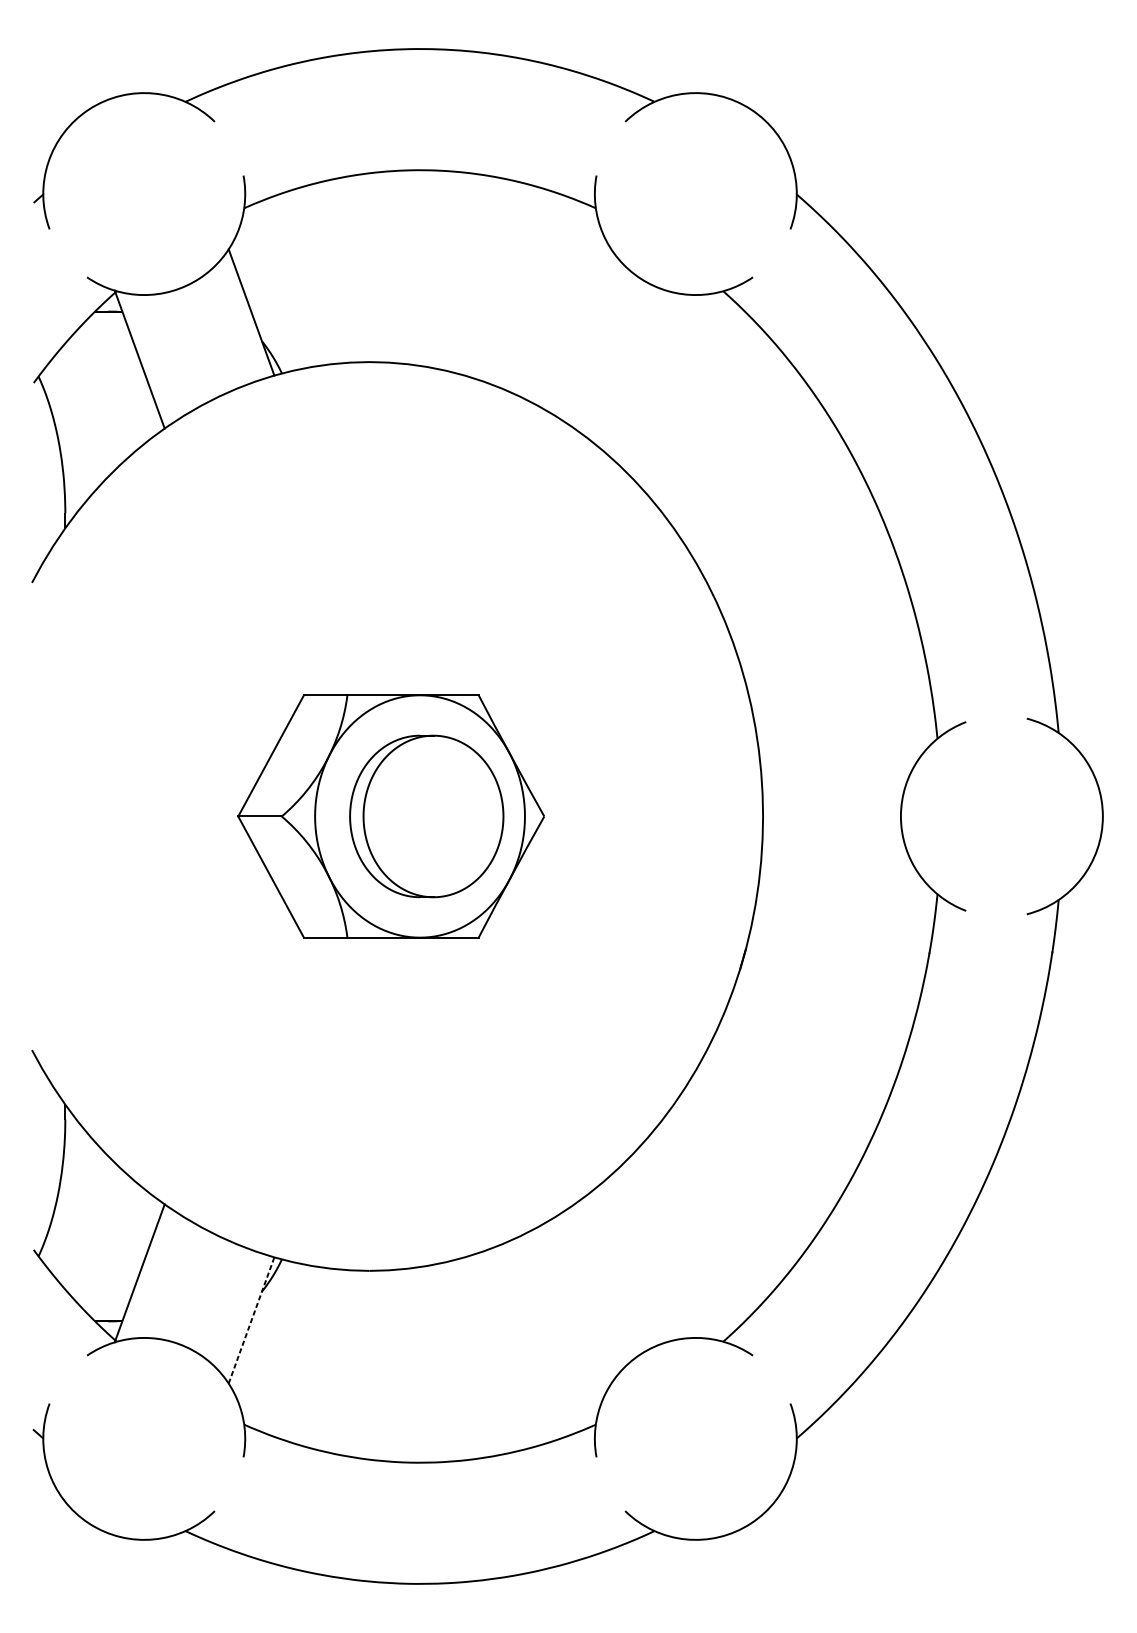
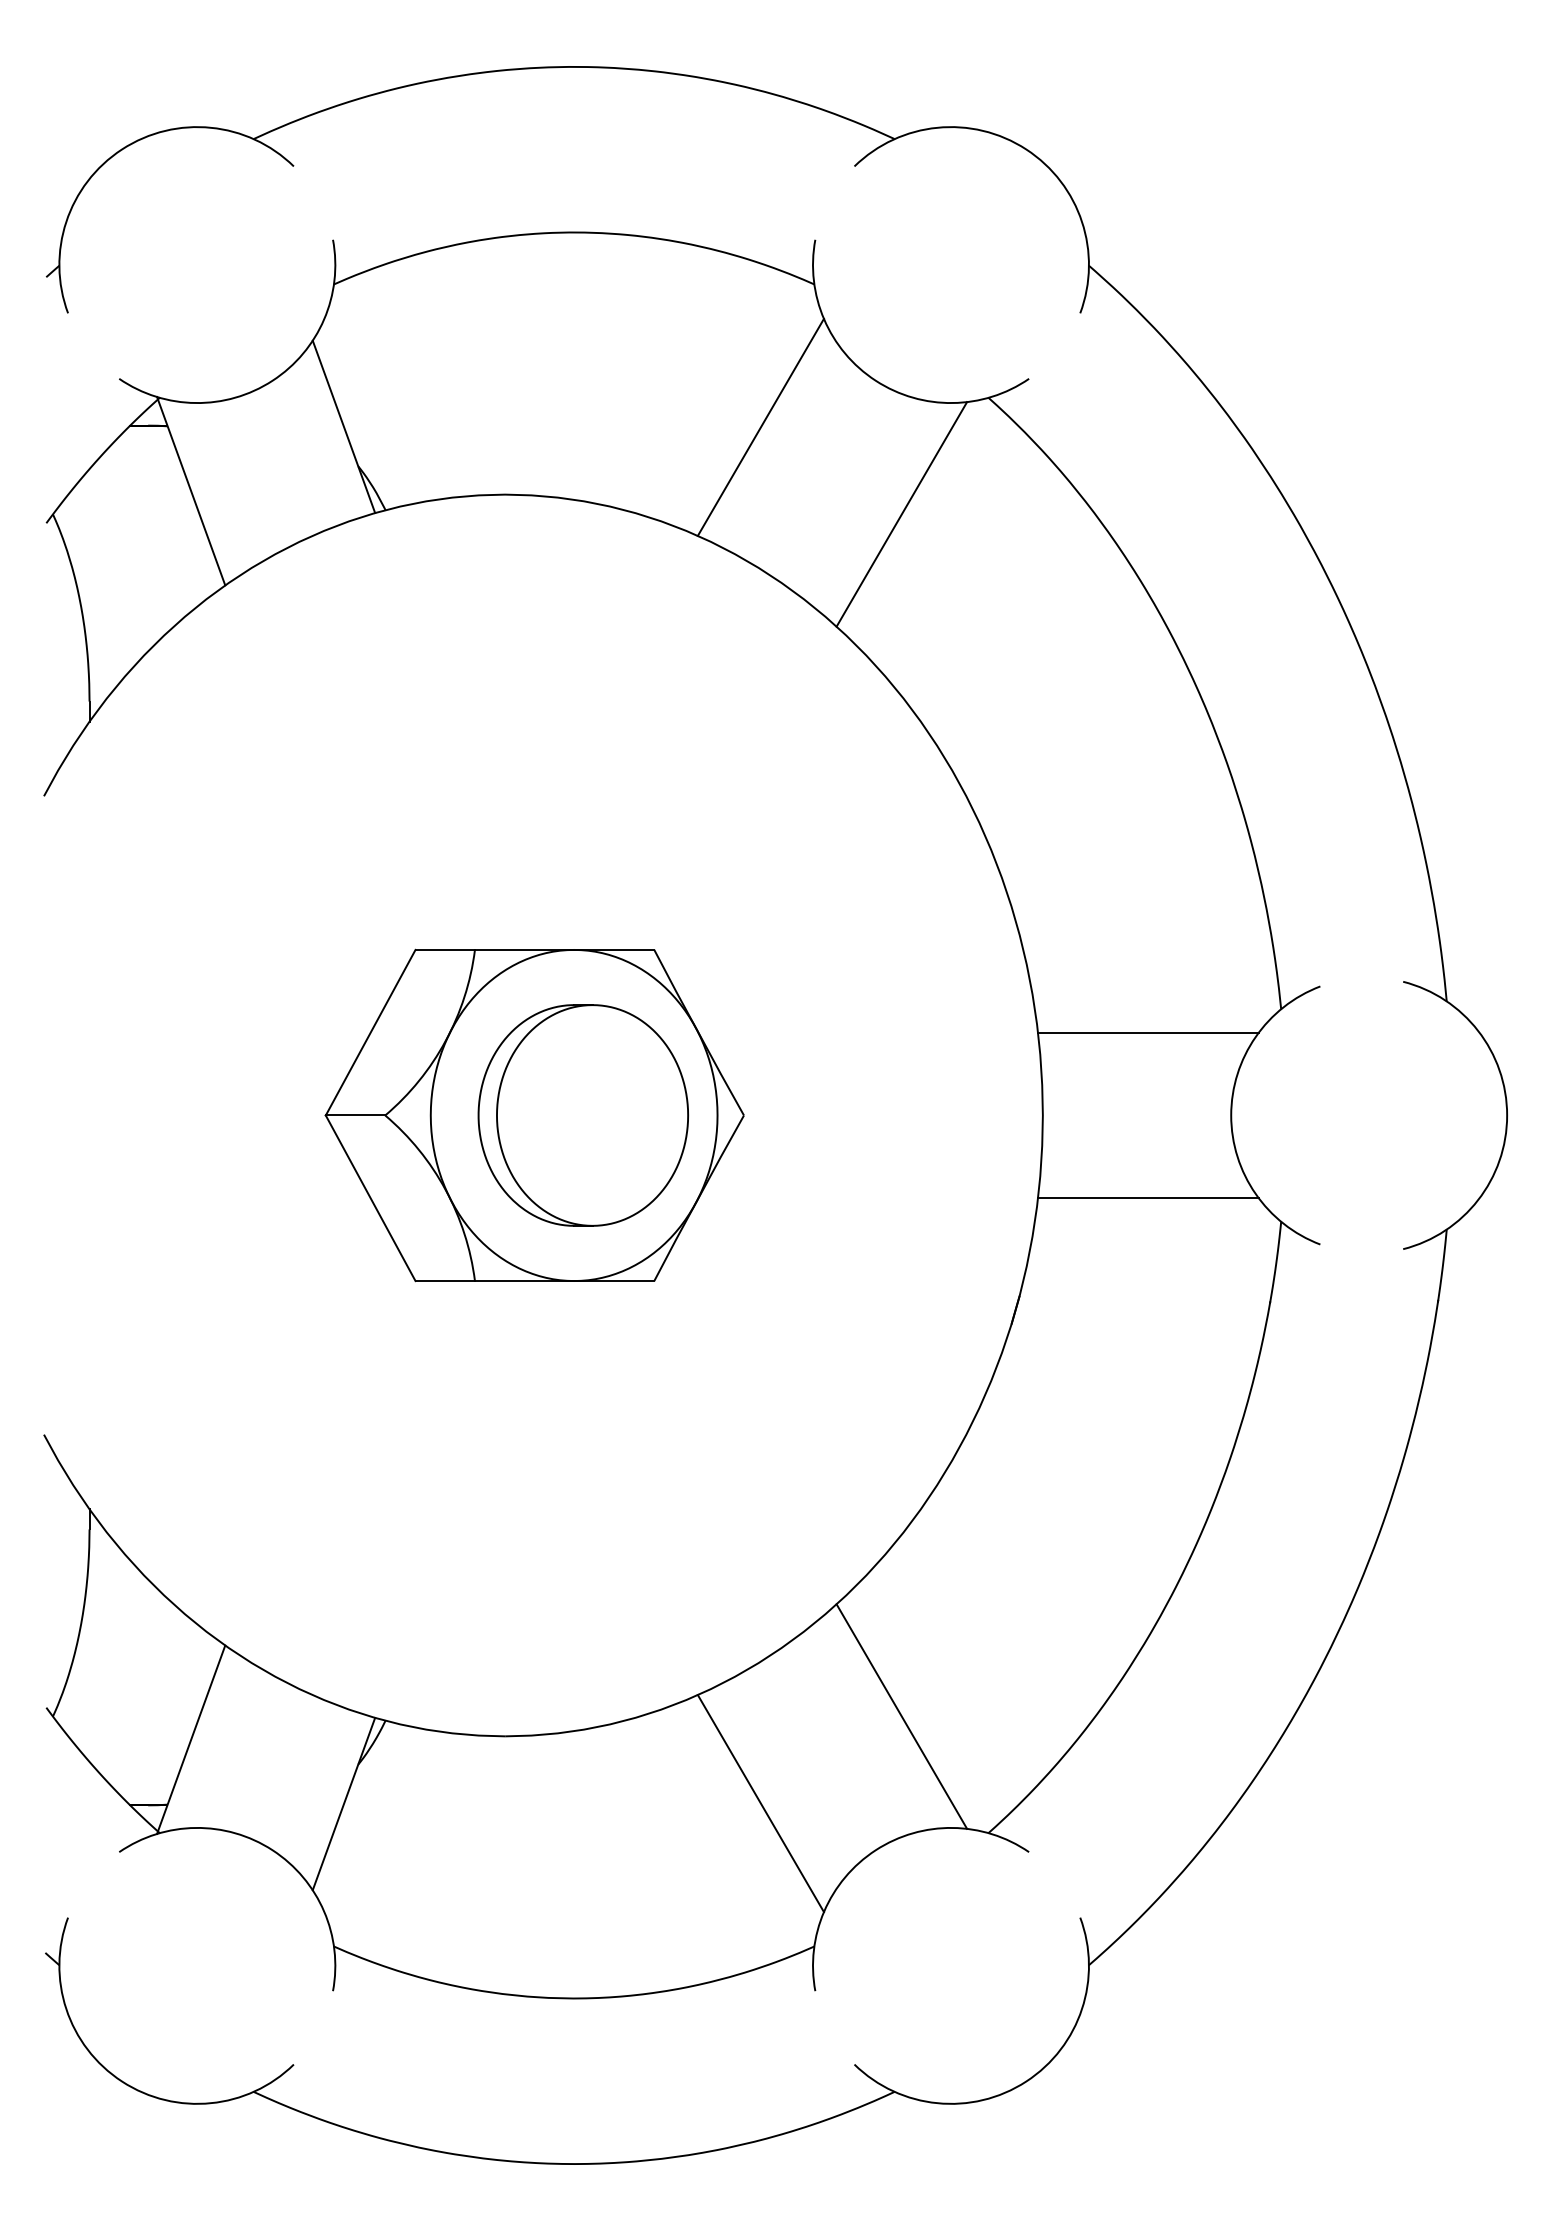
line: (556, 312) -> (760, 426), added
line: (659, 376) -> (901, 514), added
line: (840, 755) -> (1148, 1032), added
line: (840, 877) -> (1148, 1198), added
line: (659, 1256) -> (901, 1716), added
line: (251, 1320) -> (343, 1804), dashed -> solid
line: (556, 1320) -> (760, 1803), added

